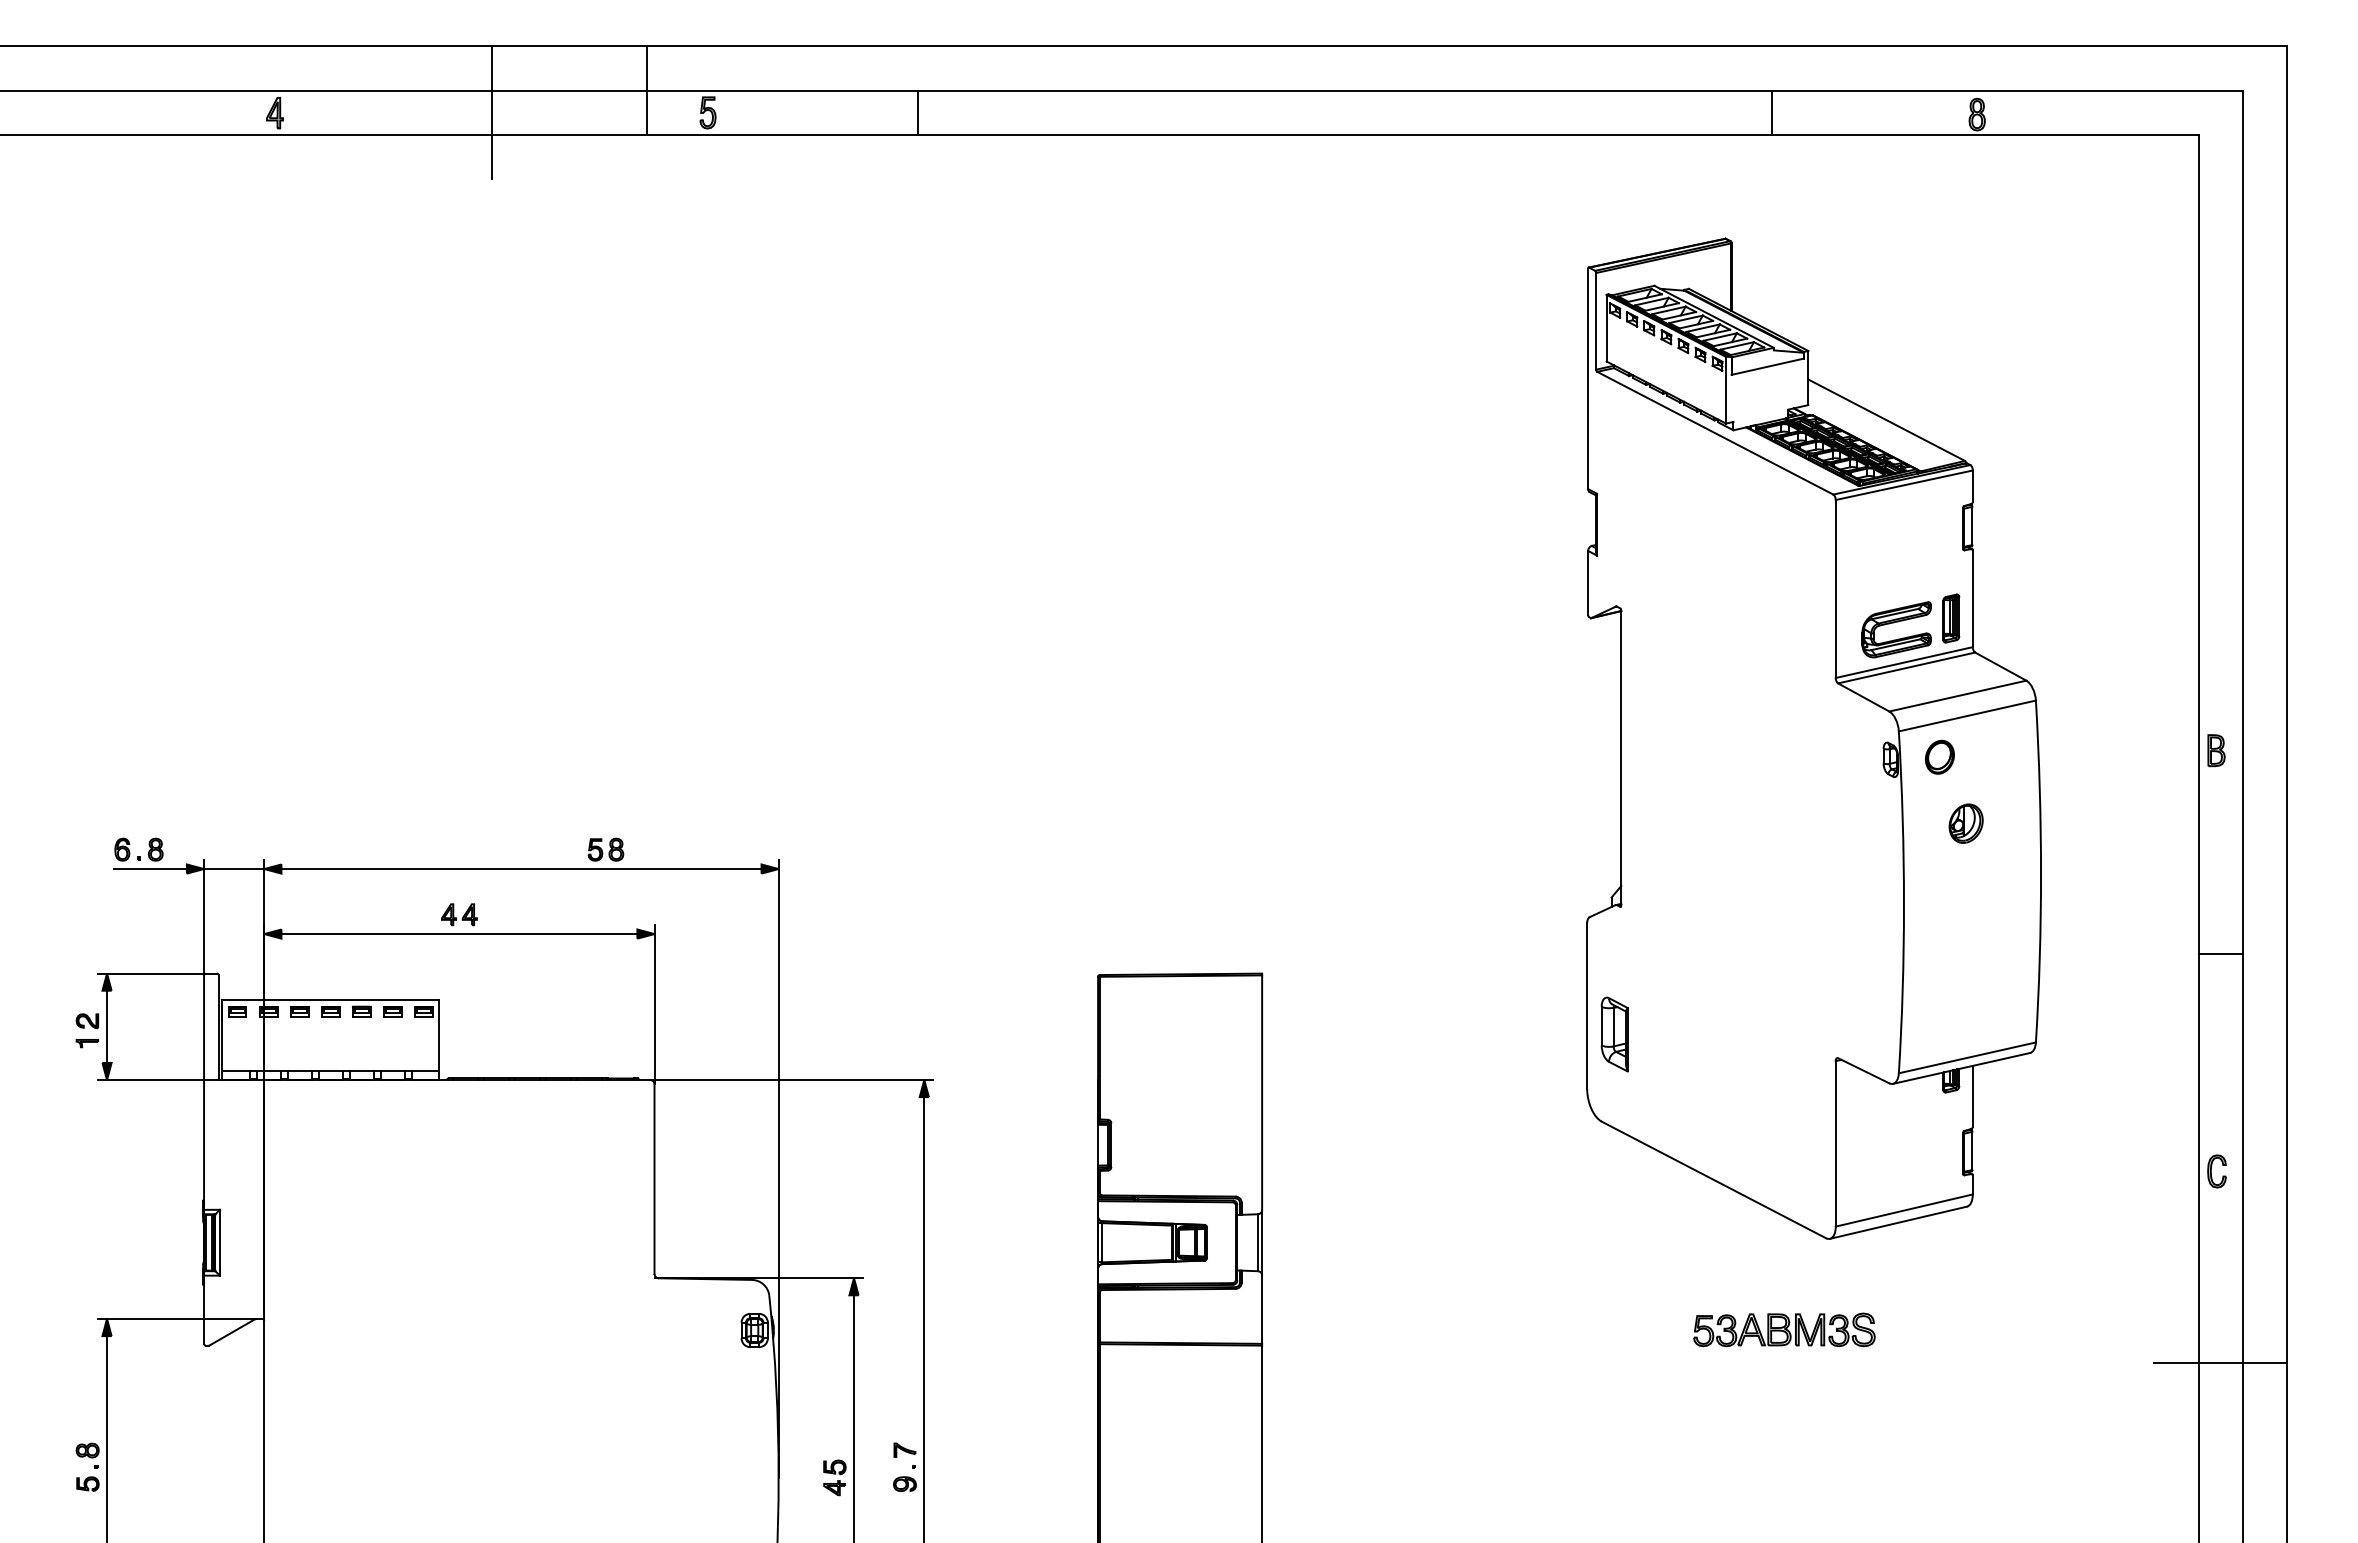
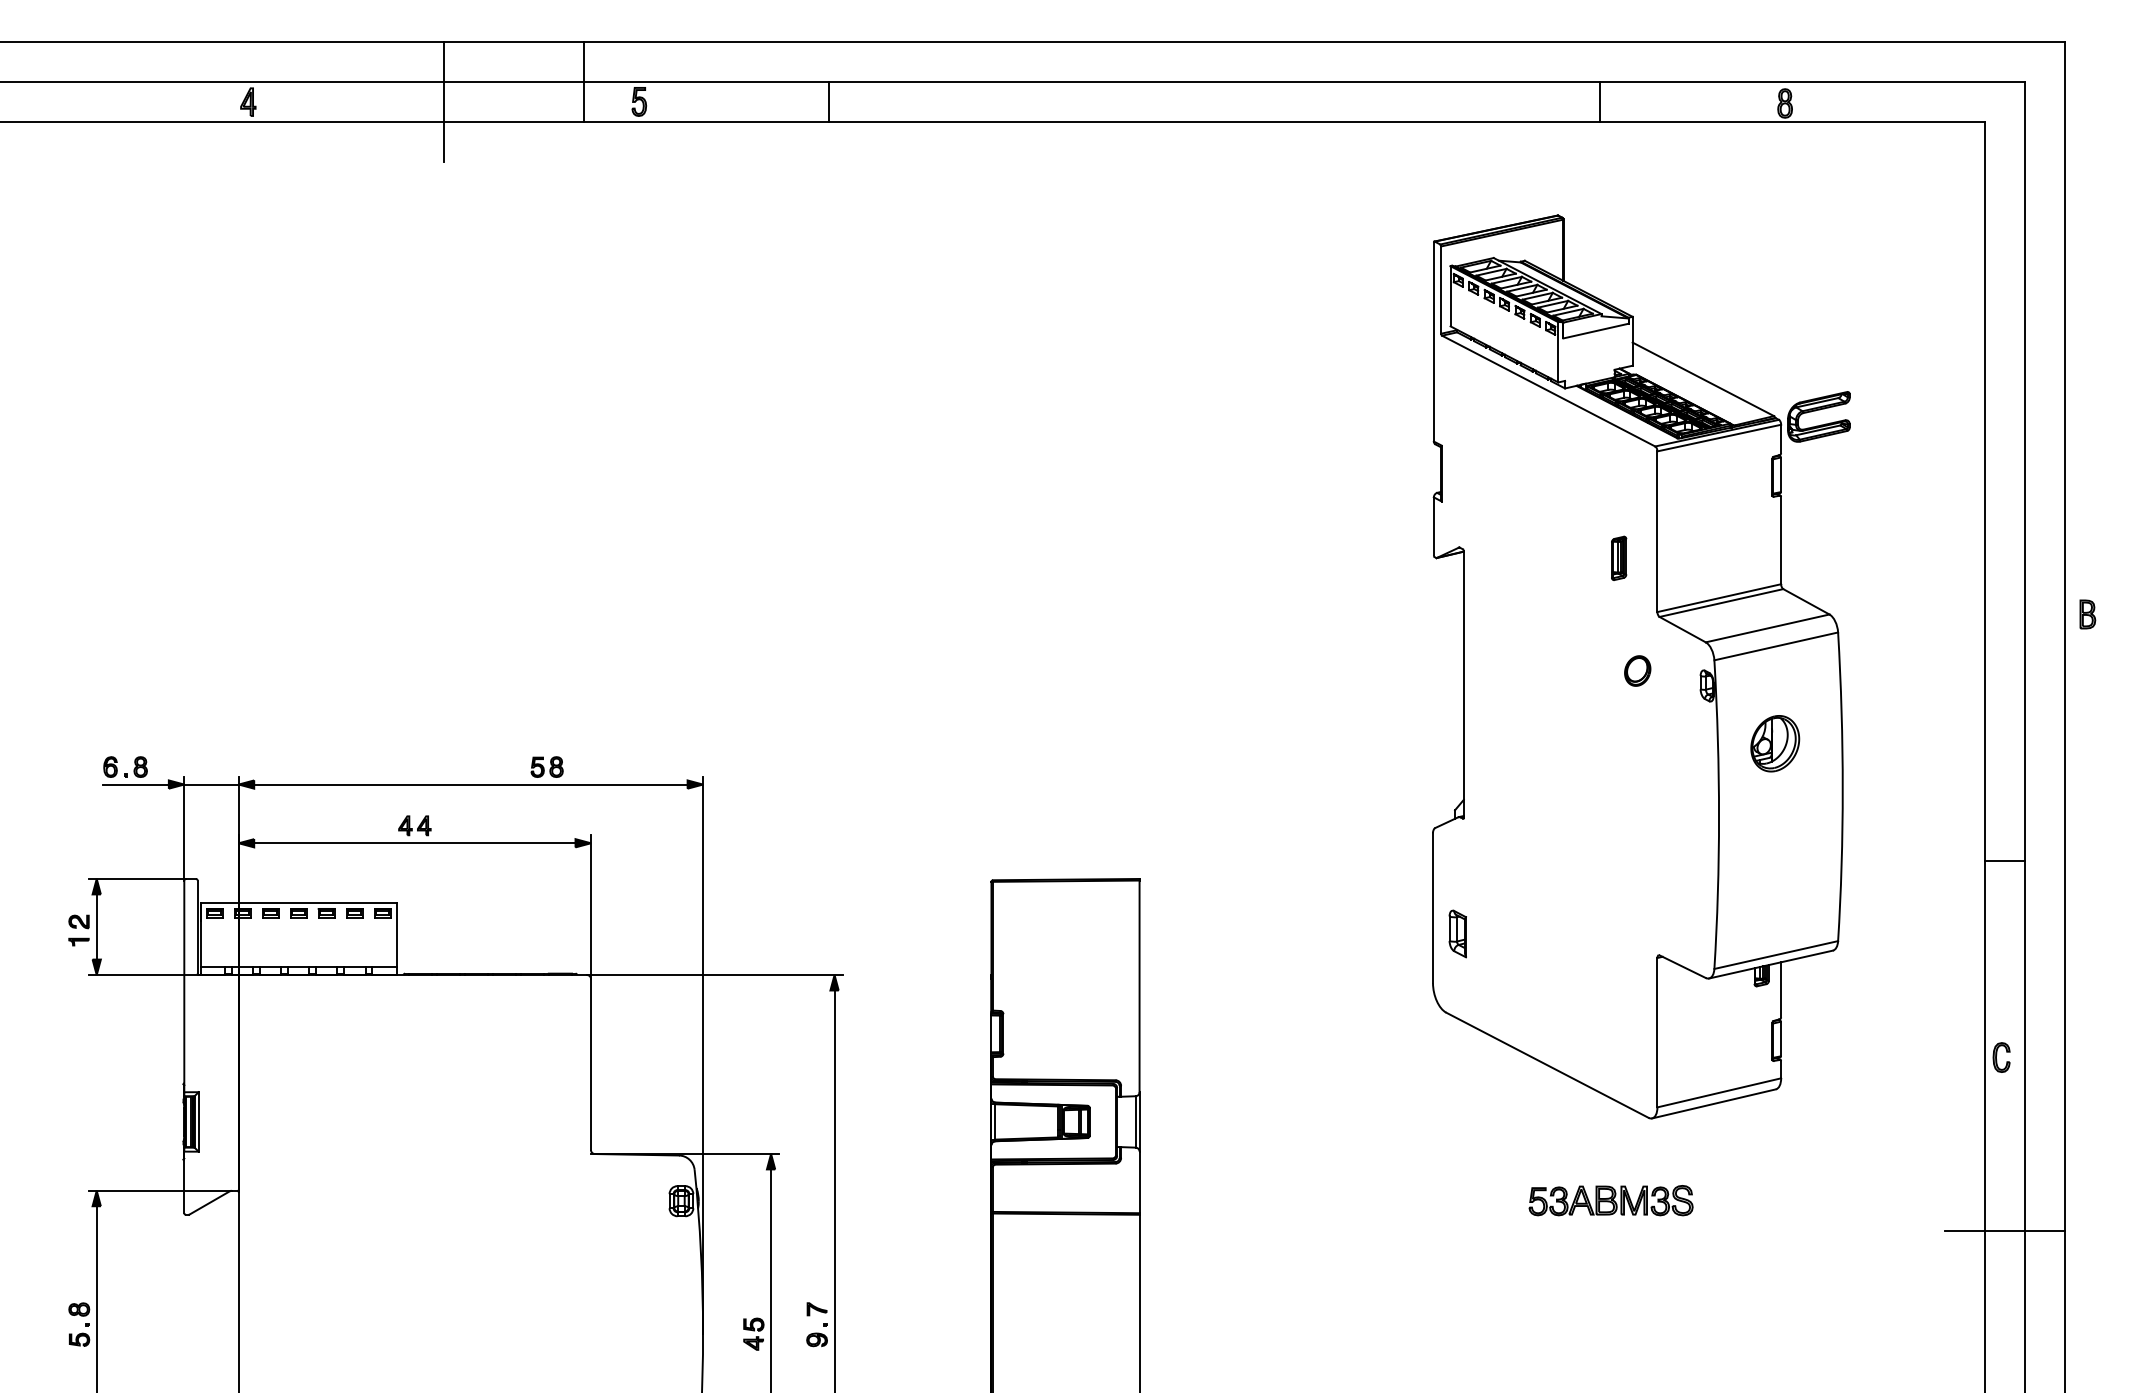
part: (1951, 618) -> (1619, 558), moved
part: (1894, 623) -> (1816, 411), moved
part: (2216, 750) -> (2087, 614), moved
part: (1939, 756) -> (1637, 670), moved
part: (1965, 823) -> (1774, 743), size x1.6
part: (1614, 1034) -> (1457, 933), size x0.7

